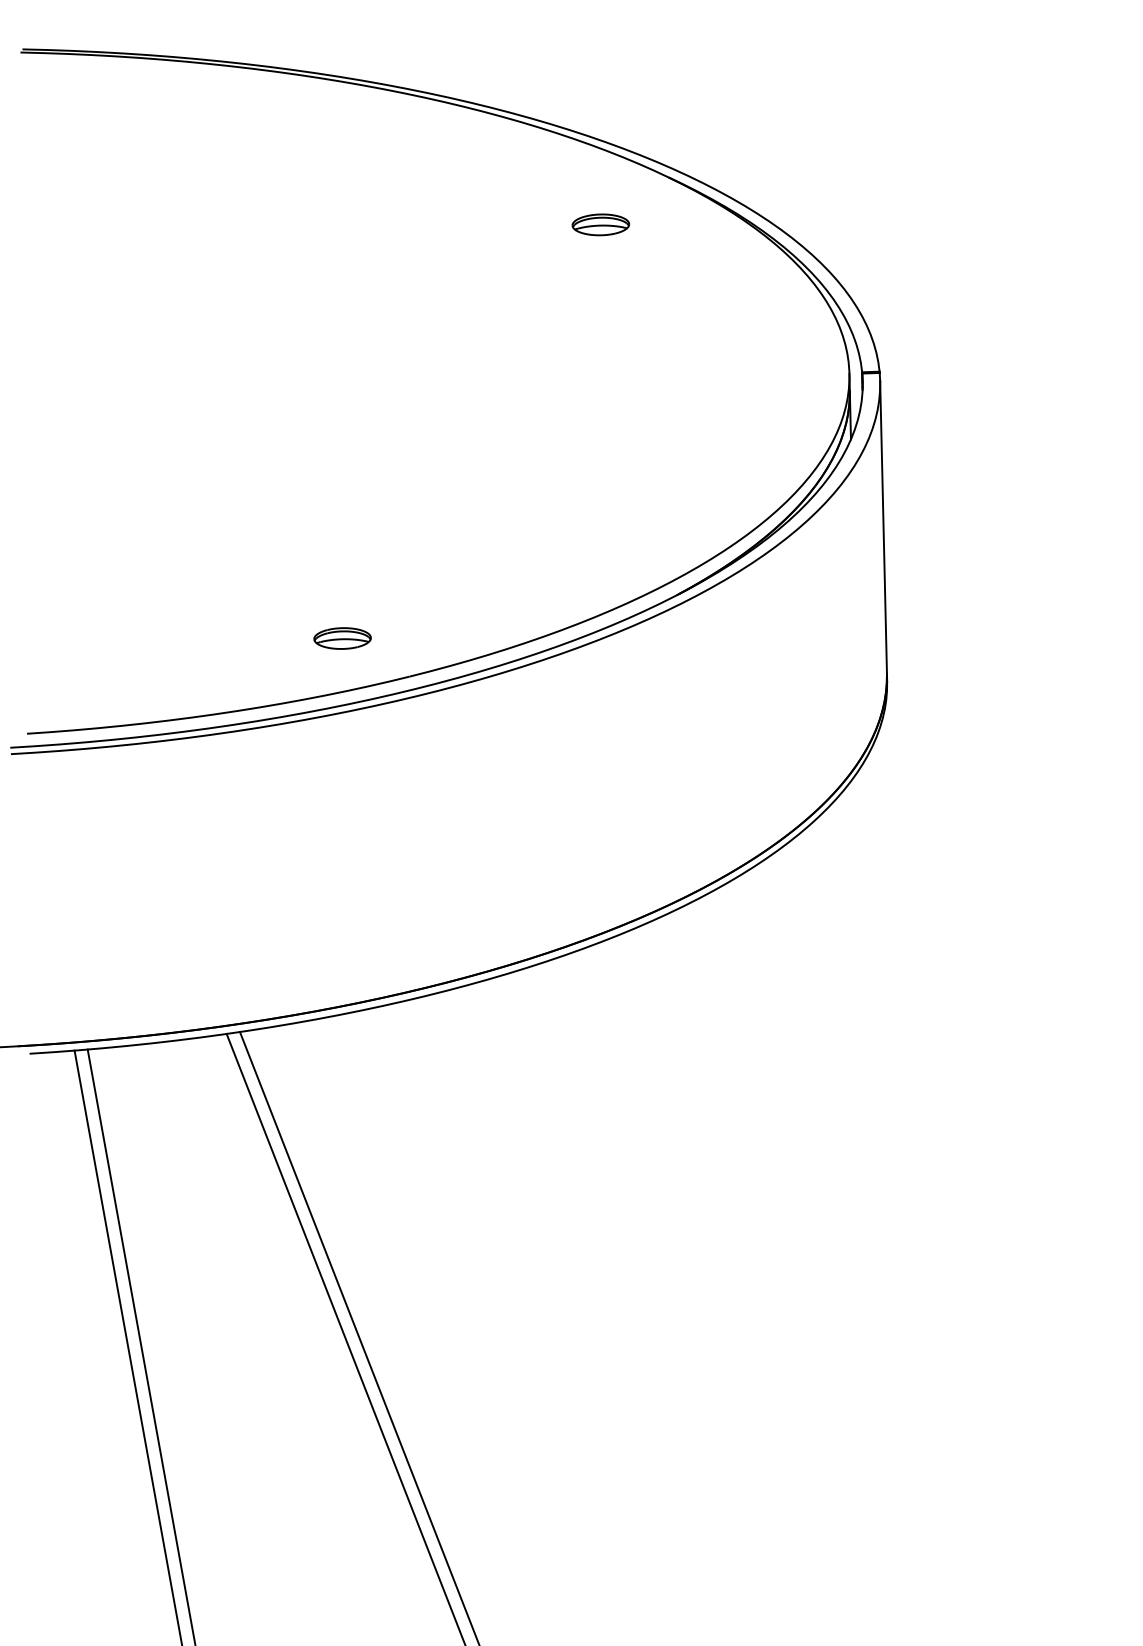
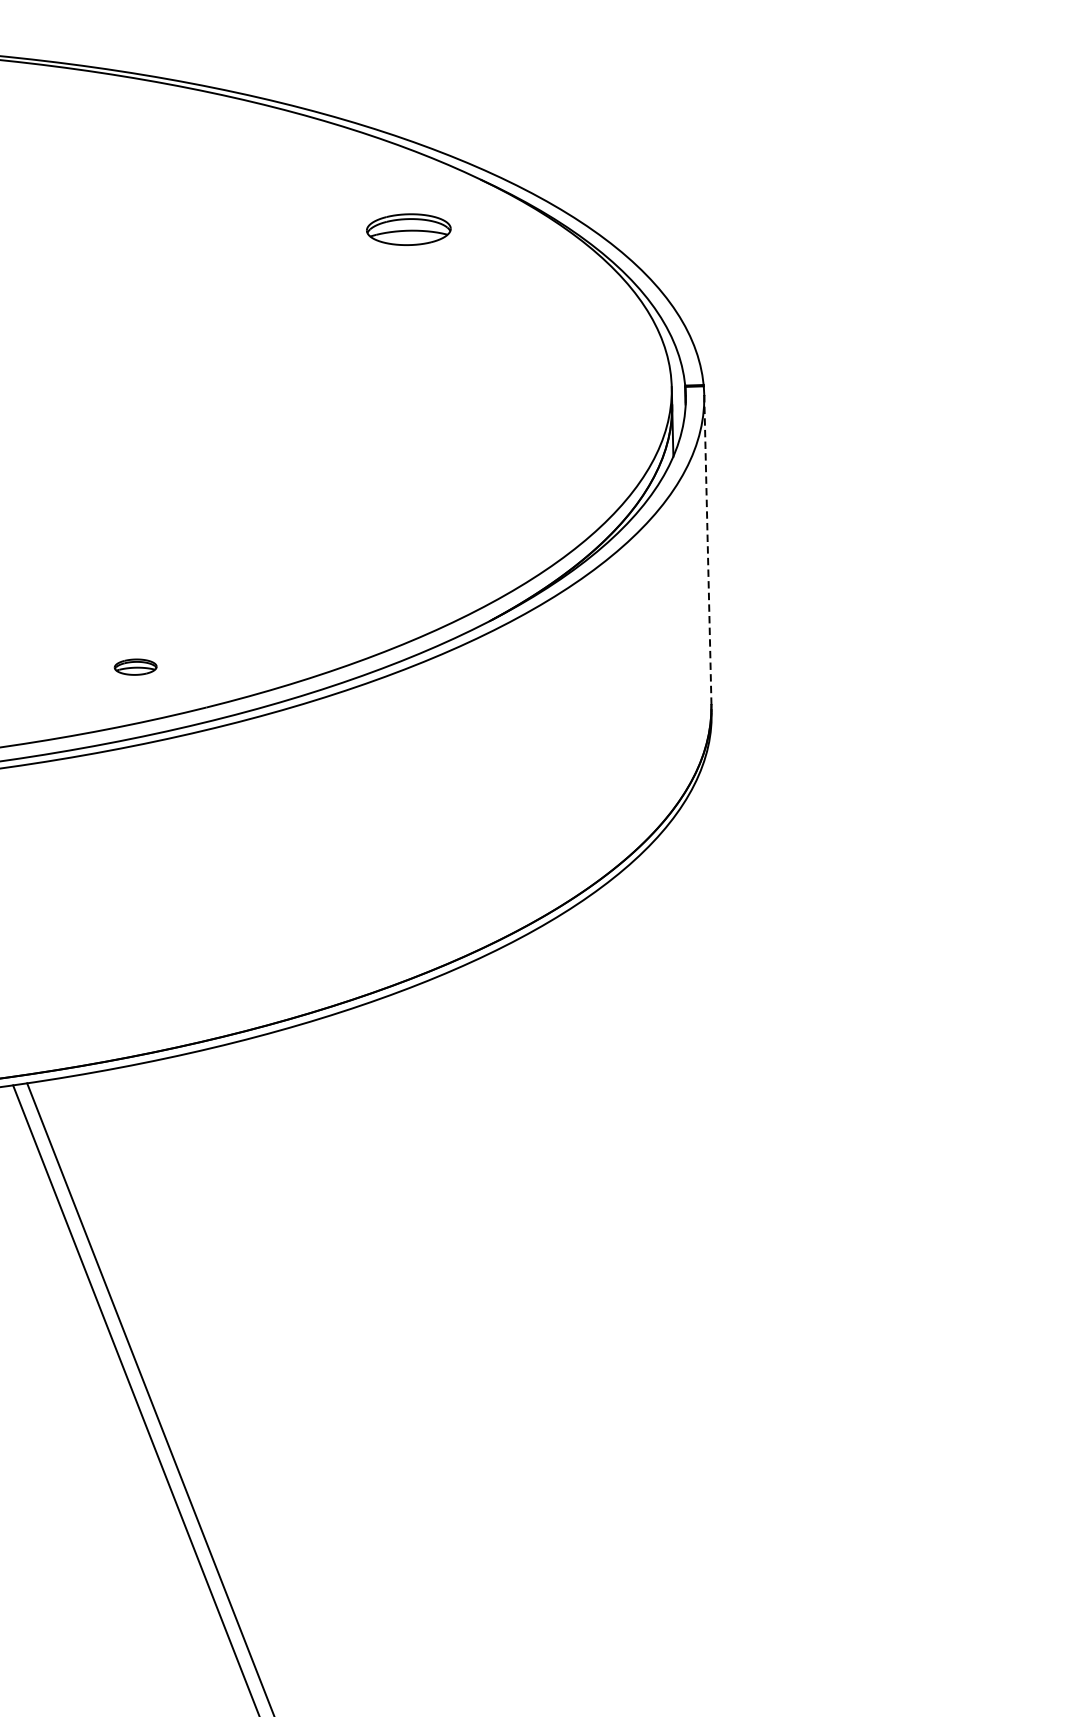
part: (600, 224) -> (408, 229), size x1.4
line: (883, 531) -> (707, 553), solid -> dashed
part: (342, 638) -> (135, 667), size x0.7

